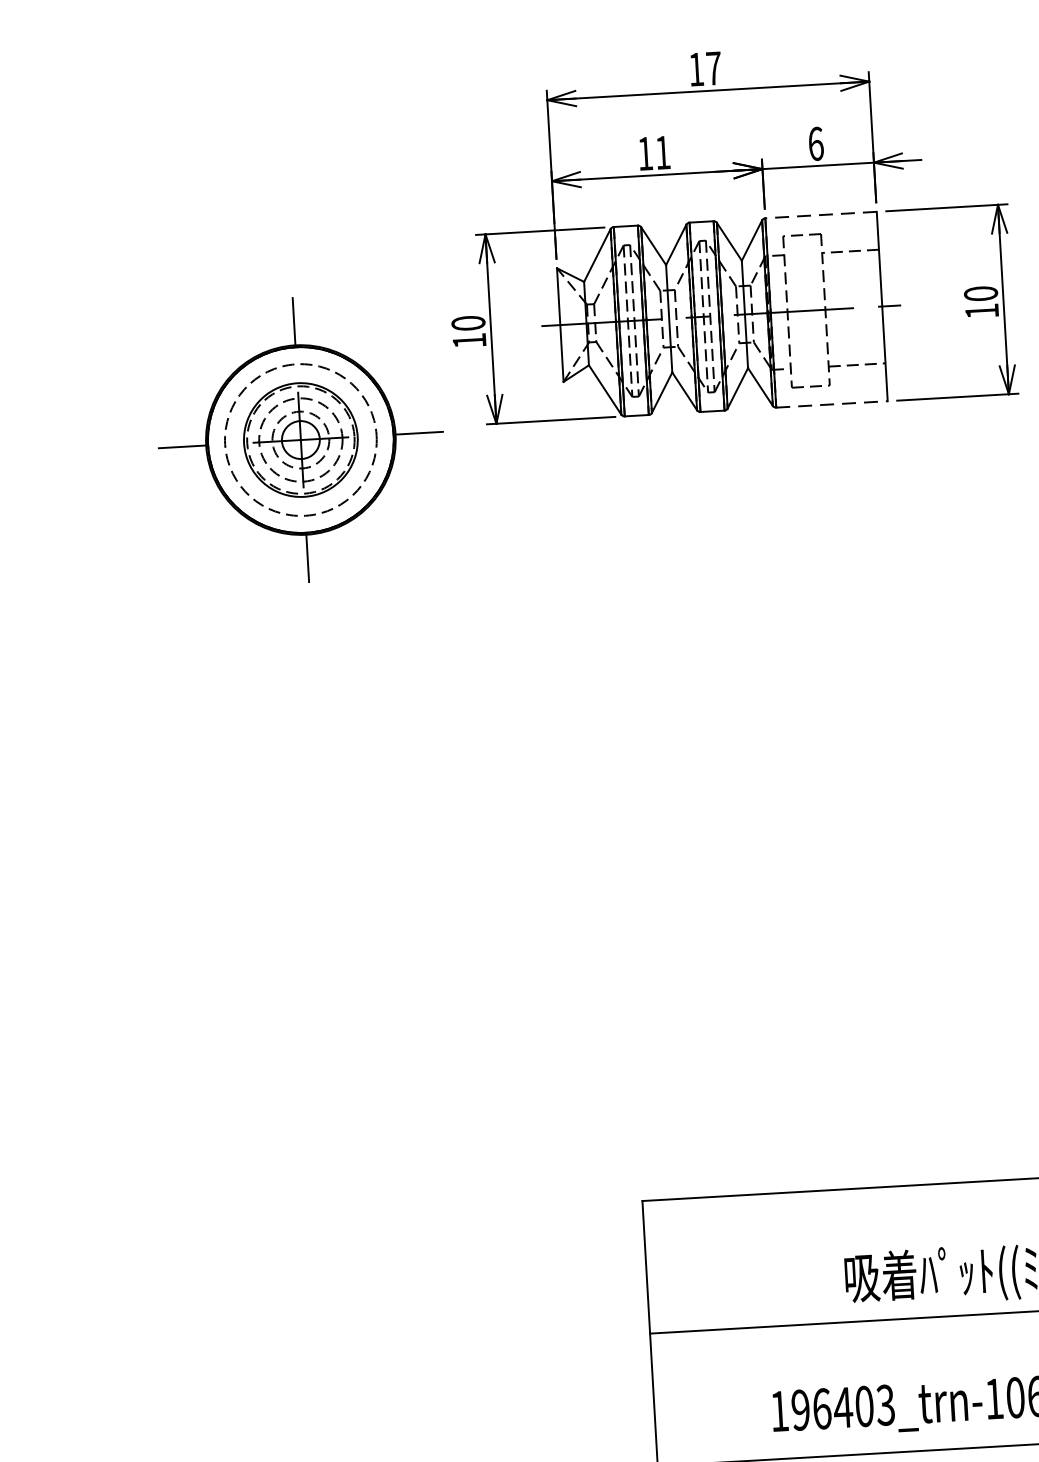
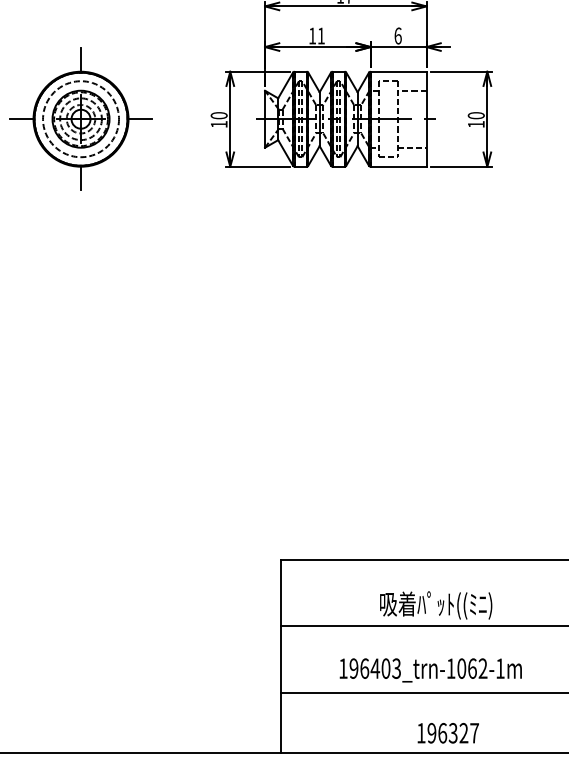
line: (820, 214) -> (398, 71), dashed -> solid
line: (831, 403) -> (398, 166), dashed -> solid
part: (299, 438) -> (80, 118), moved

